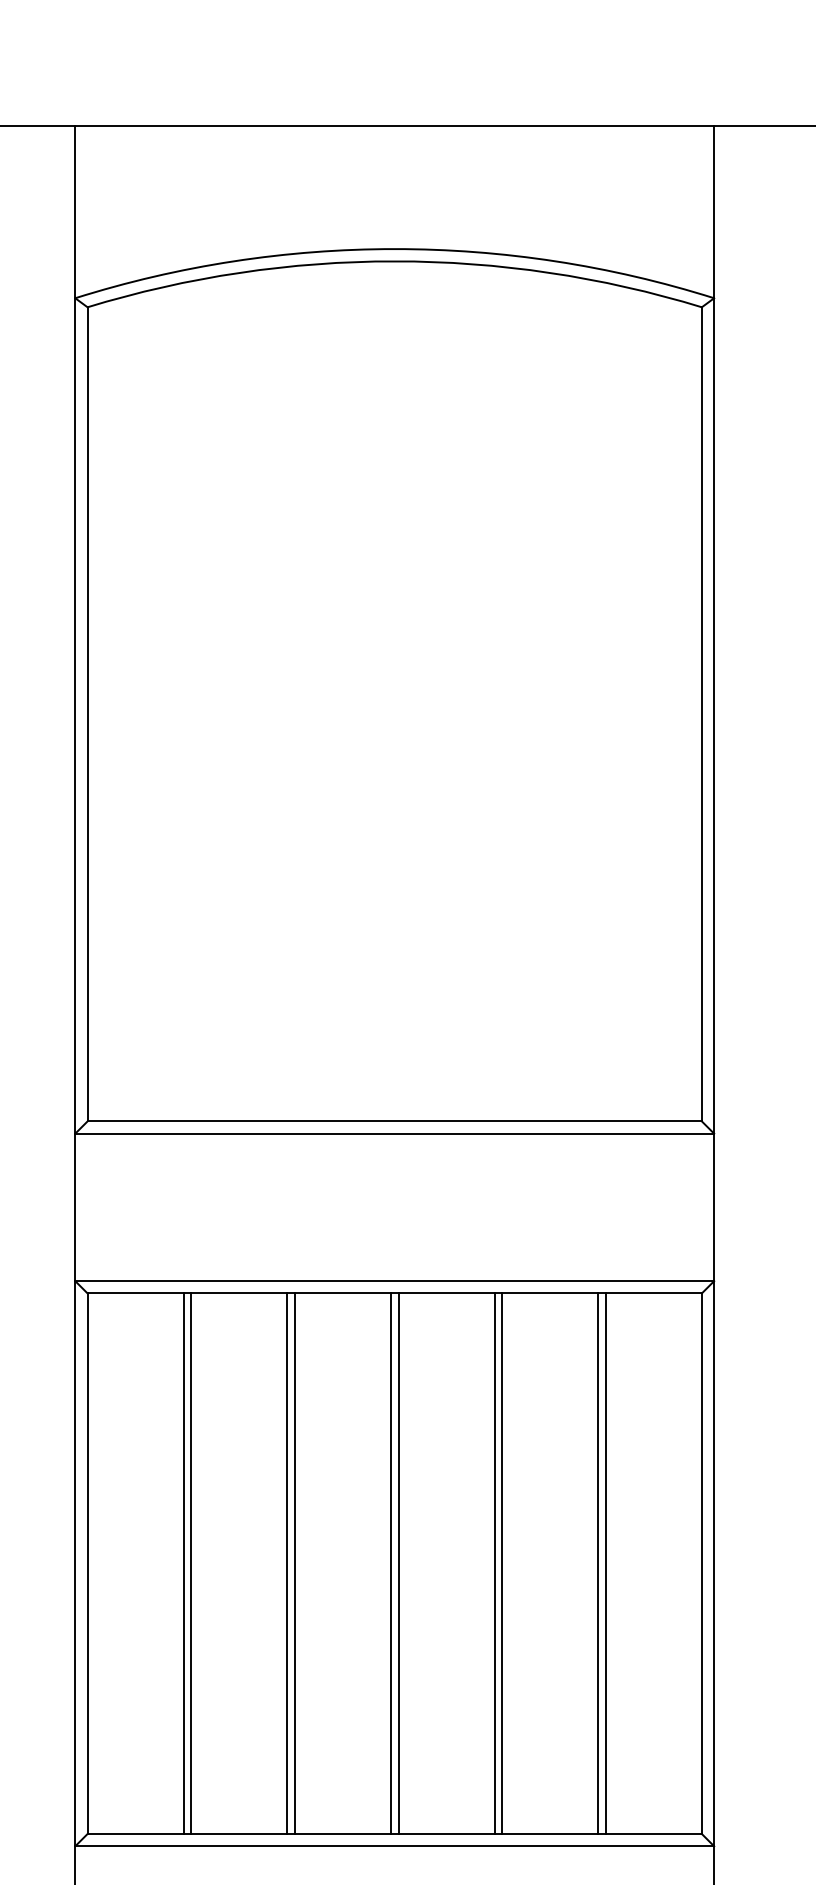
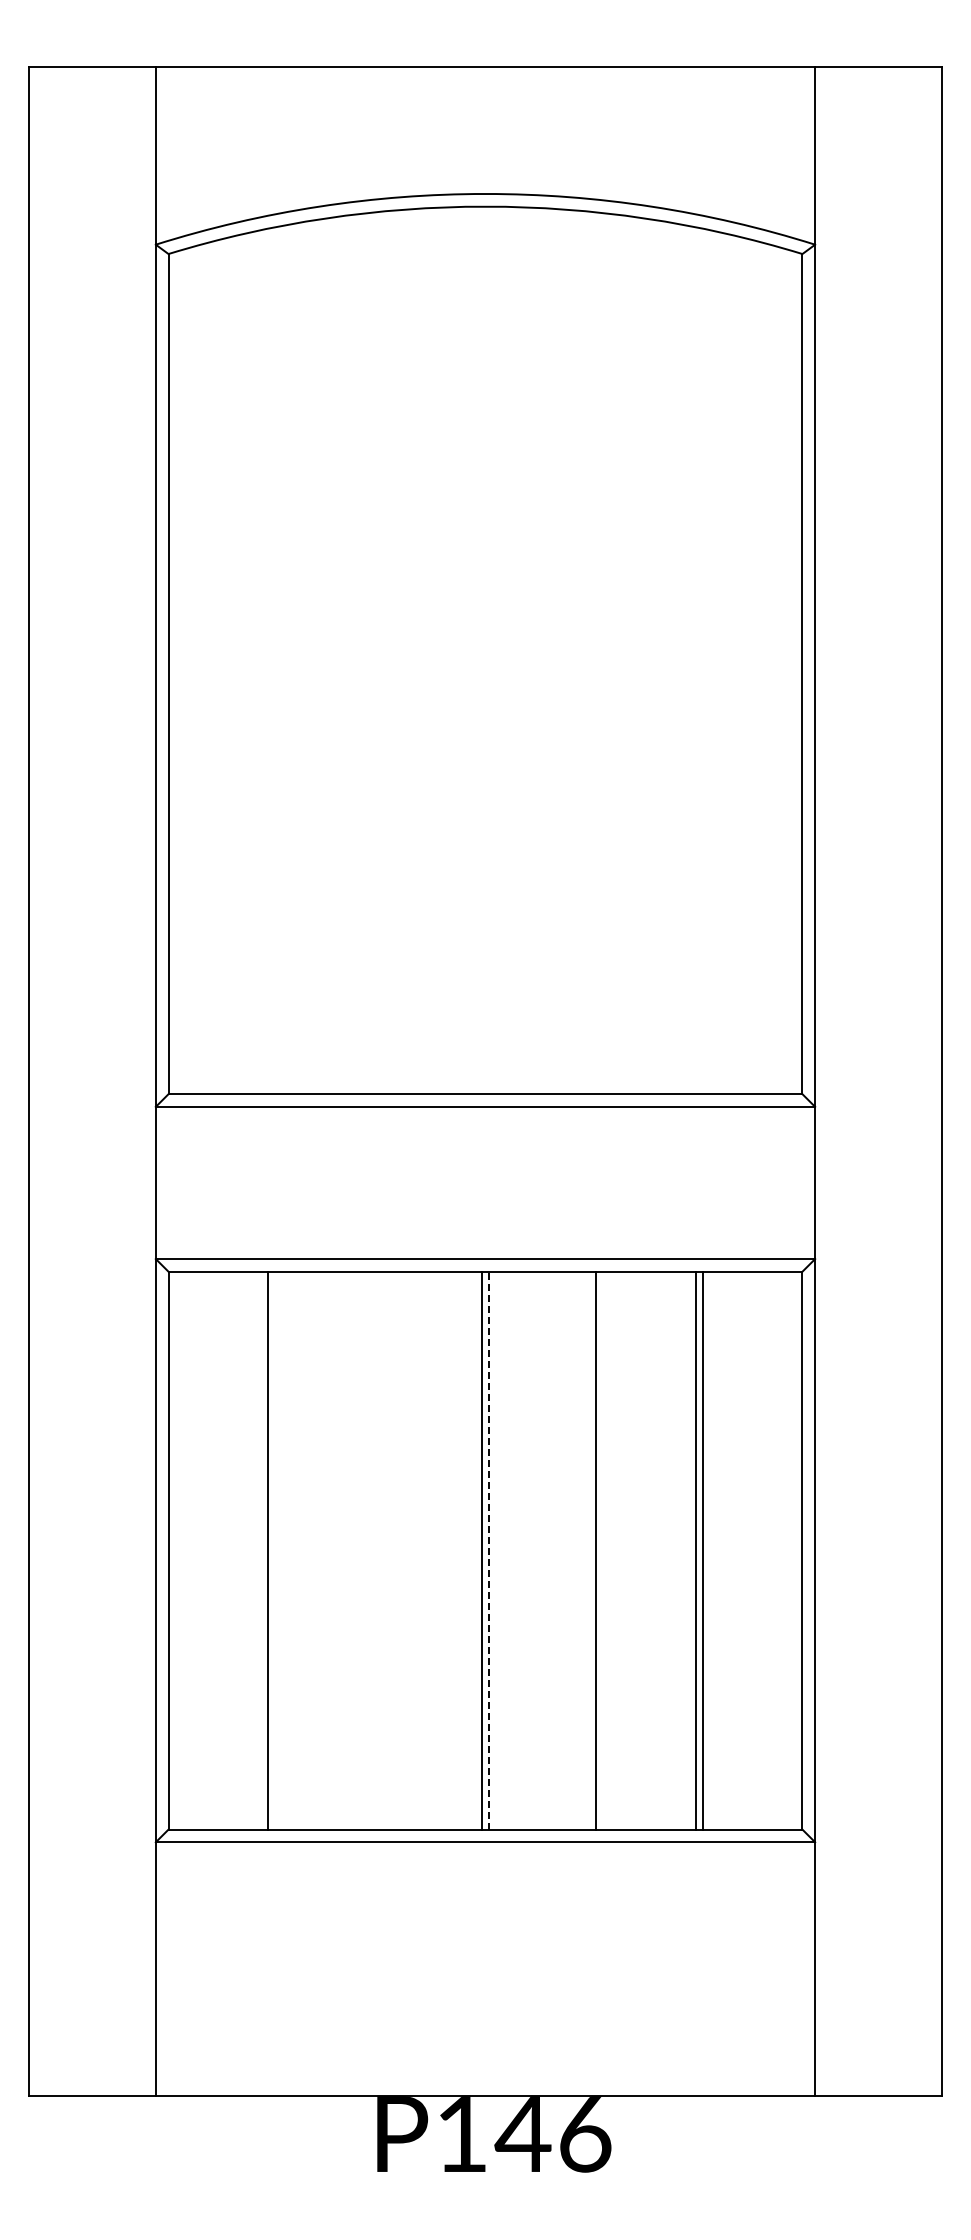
line: (191, 1563) -> (275, 1550), removed
line: (287, 1563) -> (374, 1550), removed
line: (294, 1563) -> (382, 1550), removed
line: (398, 1563) -> (489, 1550), solid -> dashed
line: (494, 1563) -> (588, 1550), removed

